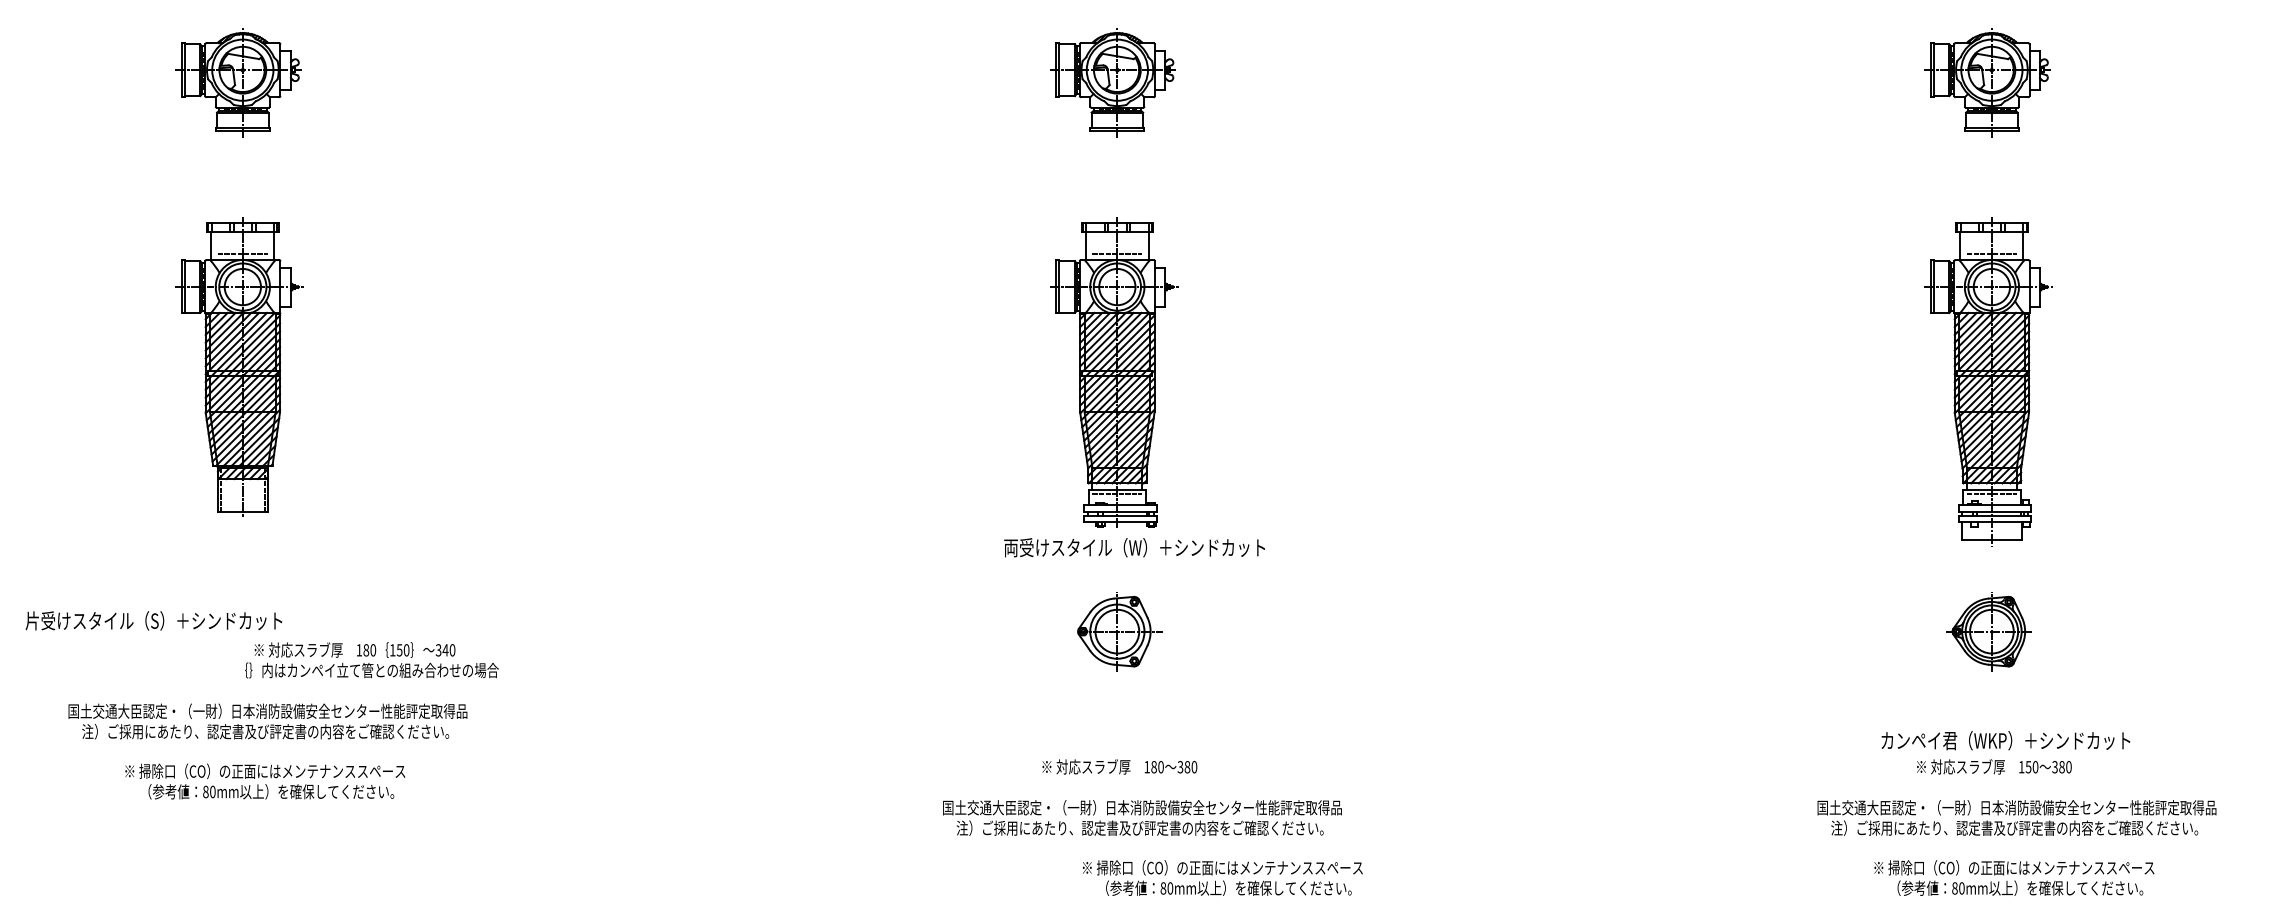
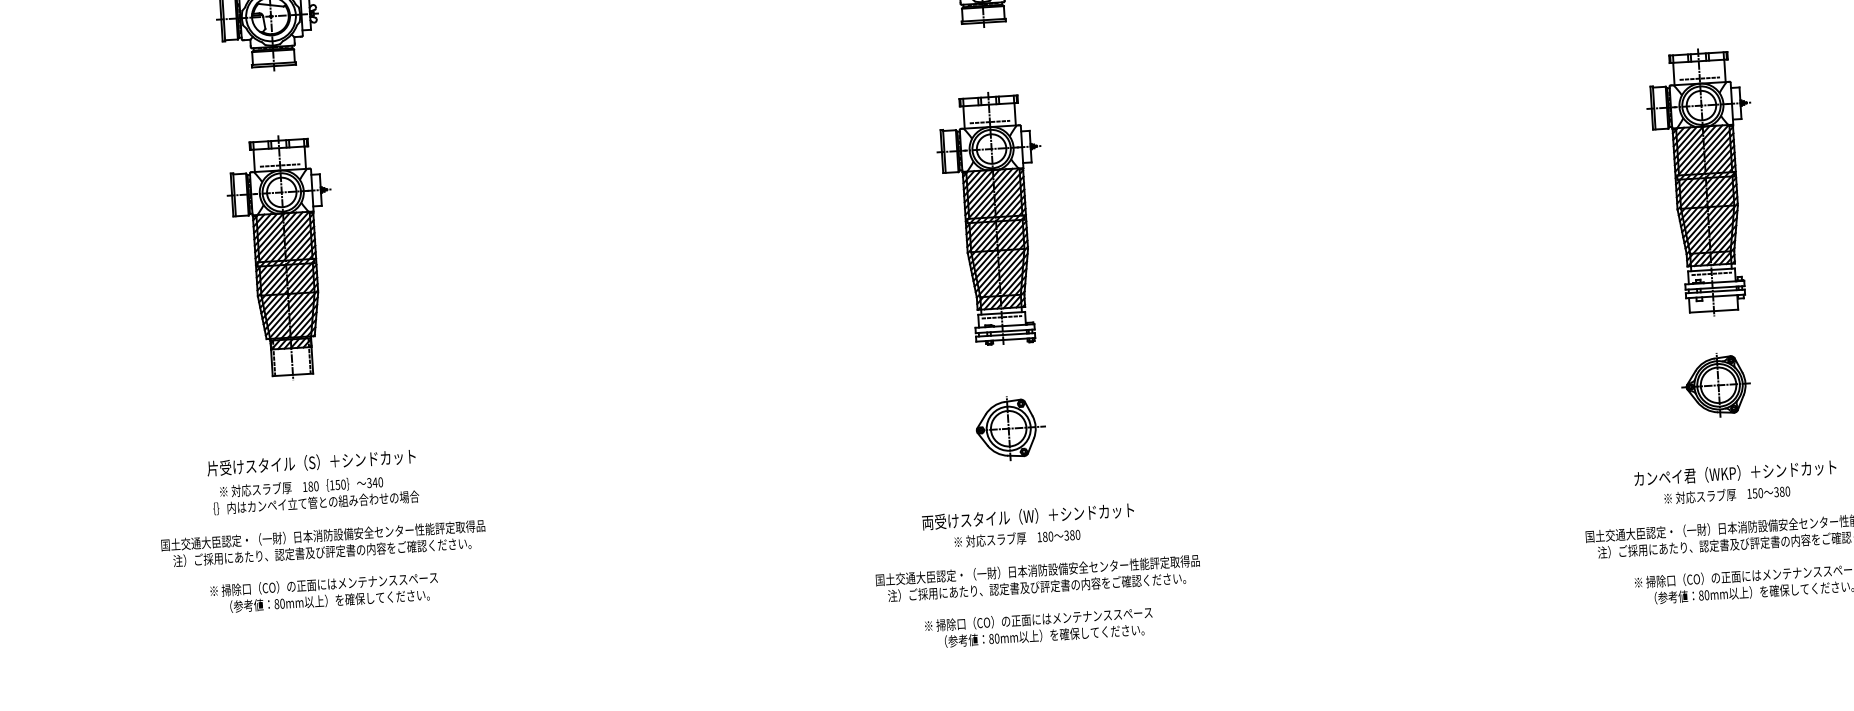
text: (1134, 547) -> (1028, 516), moved
text: (153, 620) -> (311, 462), moved
text: (371, 660) -> (315, 494), moved
text: (1222, 877) -> (1038, 627), moved

